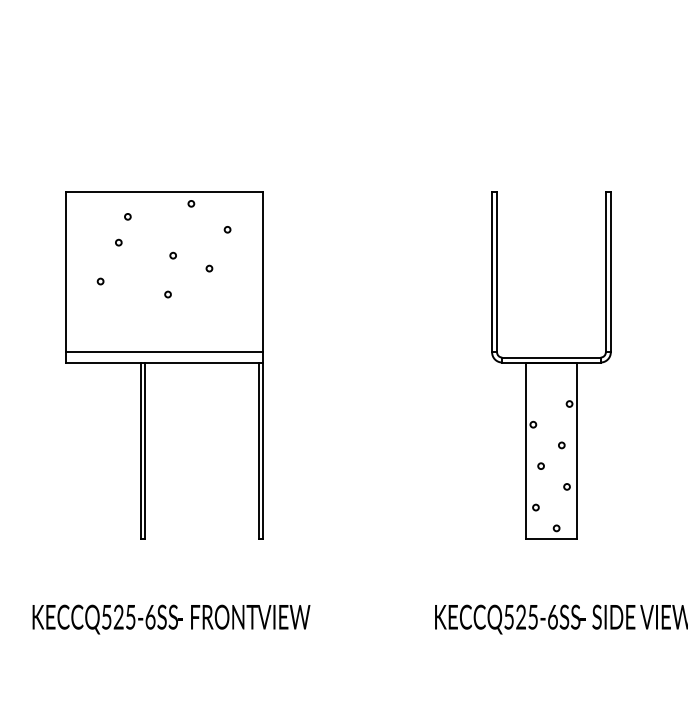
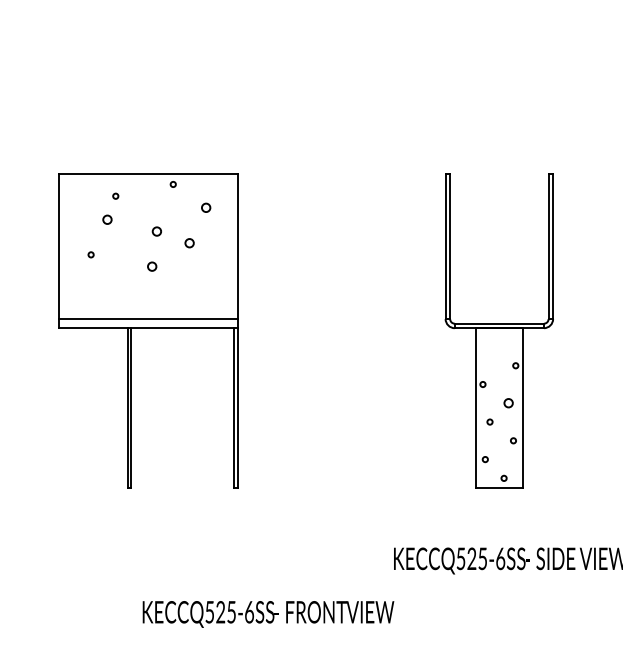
circle: (227, 229) -> (205, 207), size x1.6
circle: (118, 242) -> (107, 219), size x1.6
circle: (172, 255) -> (156, 231), size x1.6
circle: (209, 268) -> (189, 243), size x1.6
circle: (167, 294) -> (151, 266), size x1.6
circle: (561, 445) -> (508, 403), size x1.6
text: (171, 619) -> (268, 614), moved

